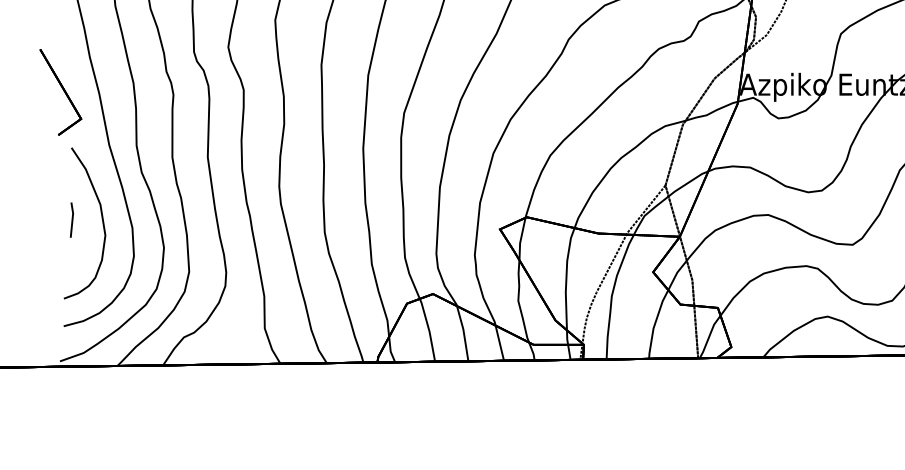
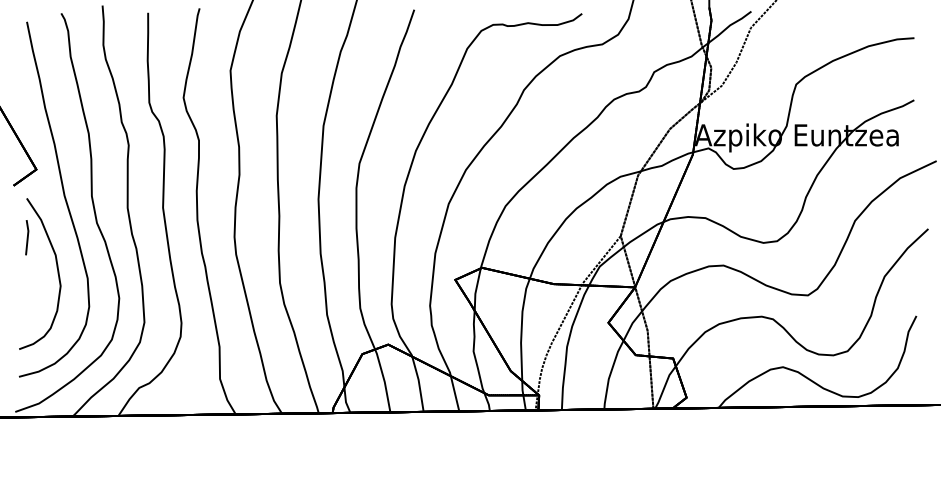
part: (72, 219) -> (27, 237), moved

